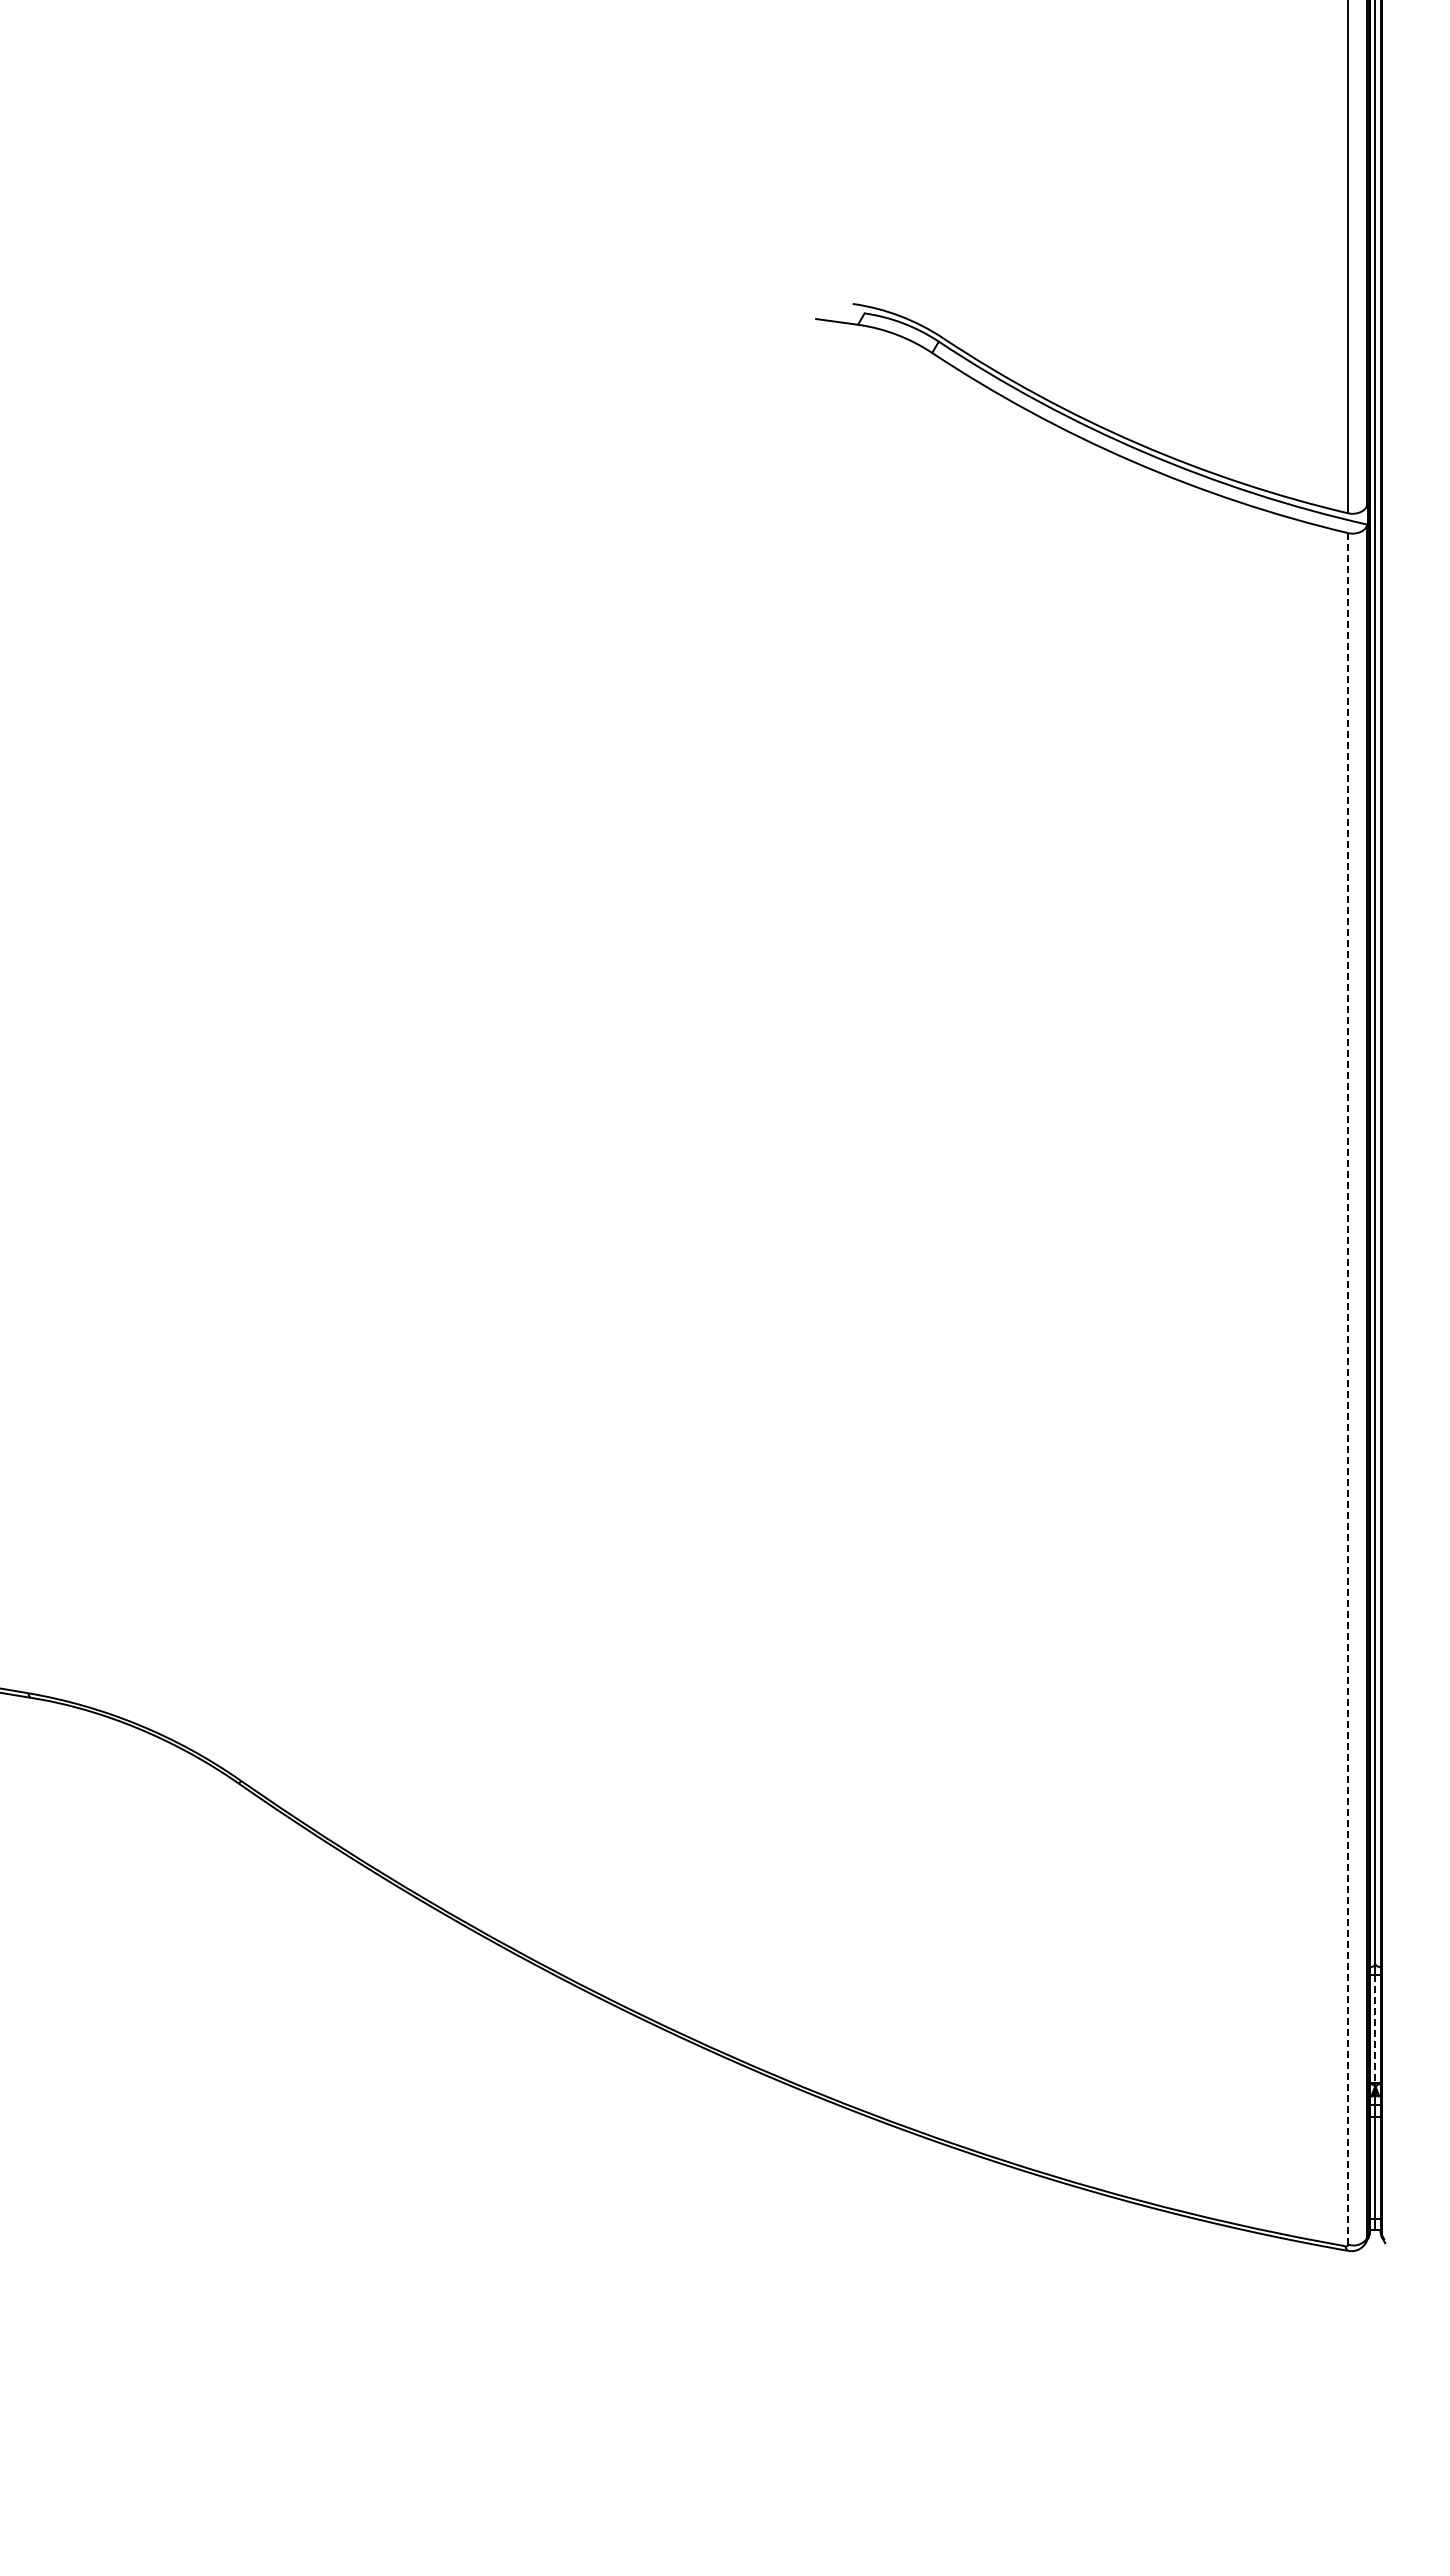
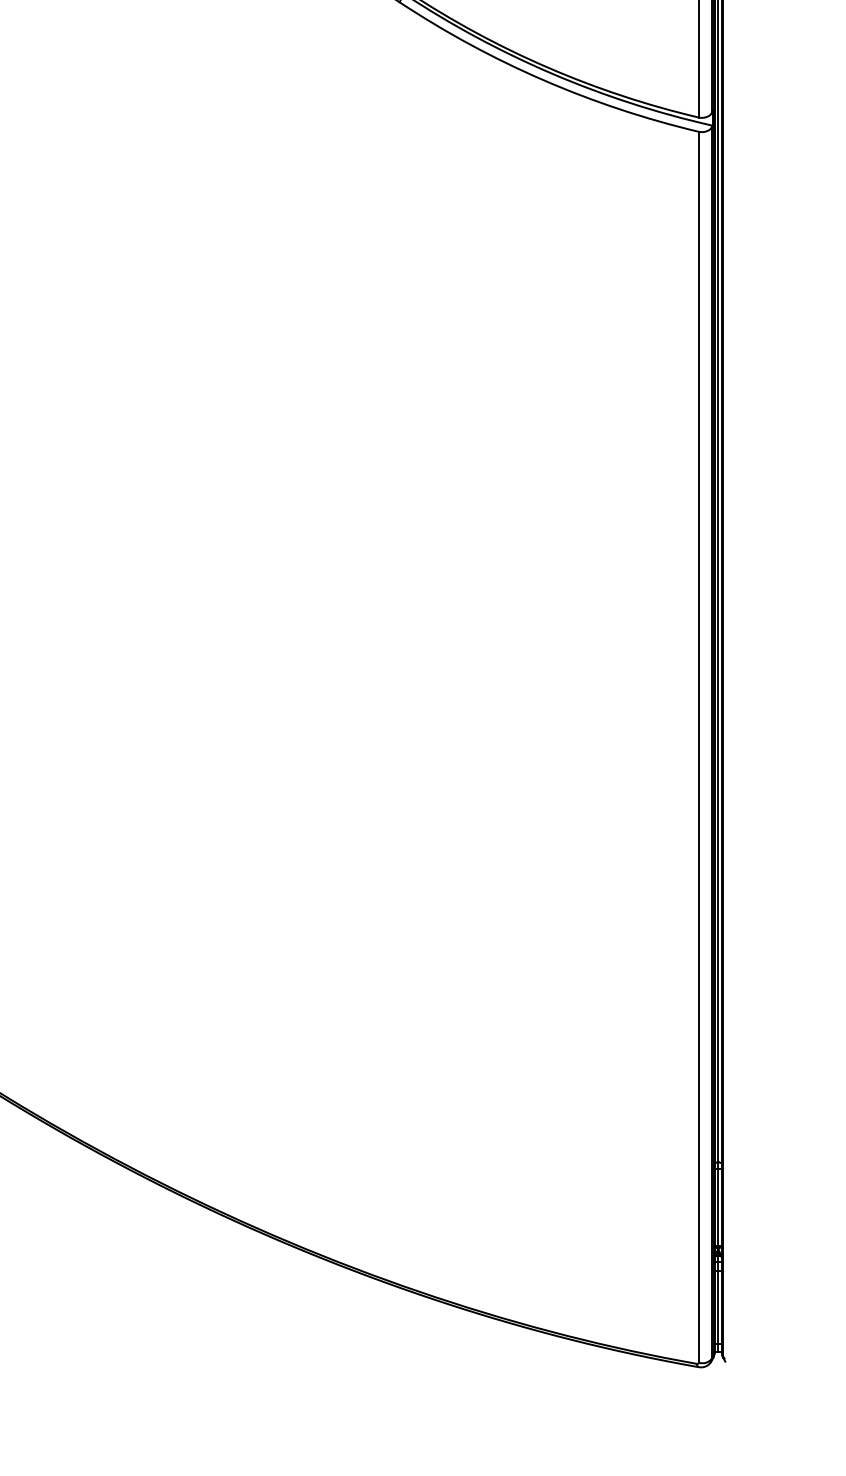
line: (1348, 1388) -> (698, 746), dashed -> solid
line: (1375, 2029) -> (718, 1207), dashed -> solid

